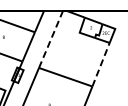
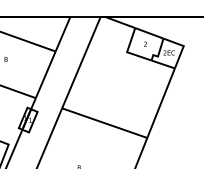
line: (51, 38) -> (82, 61), dashed -> solid
line: (101, 64) -> (161, 102), dashed -> solid

